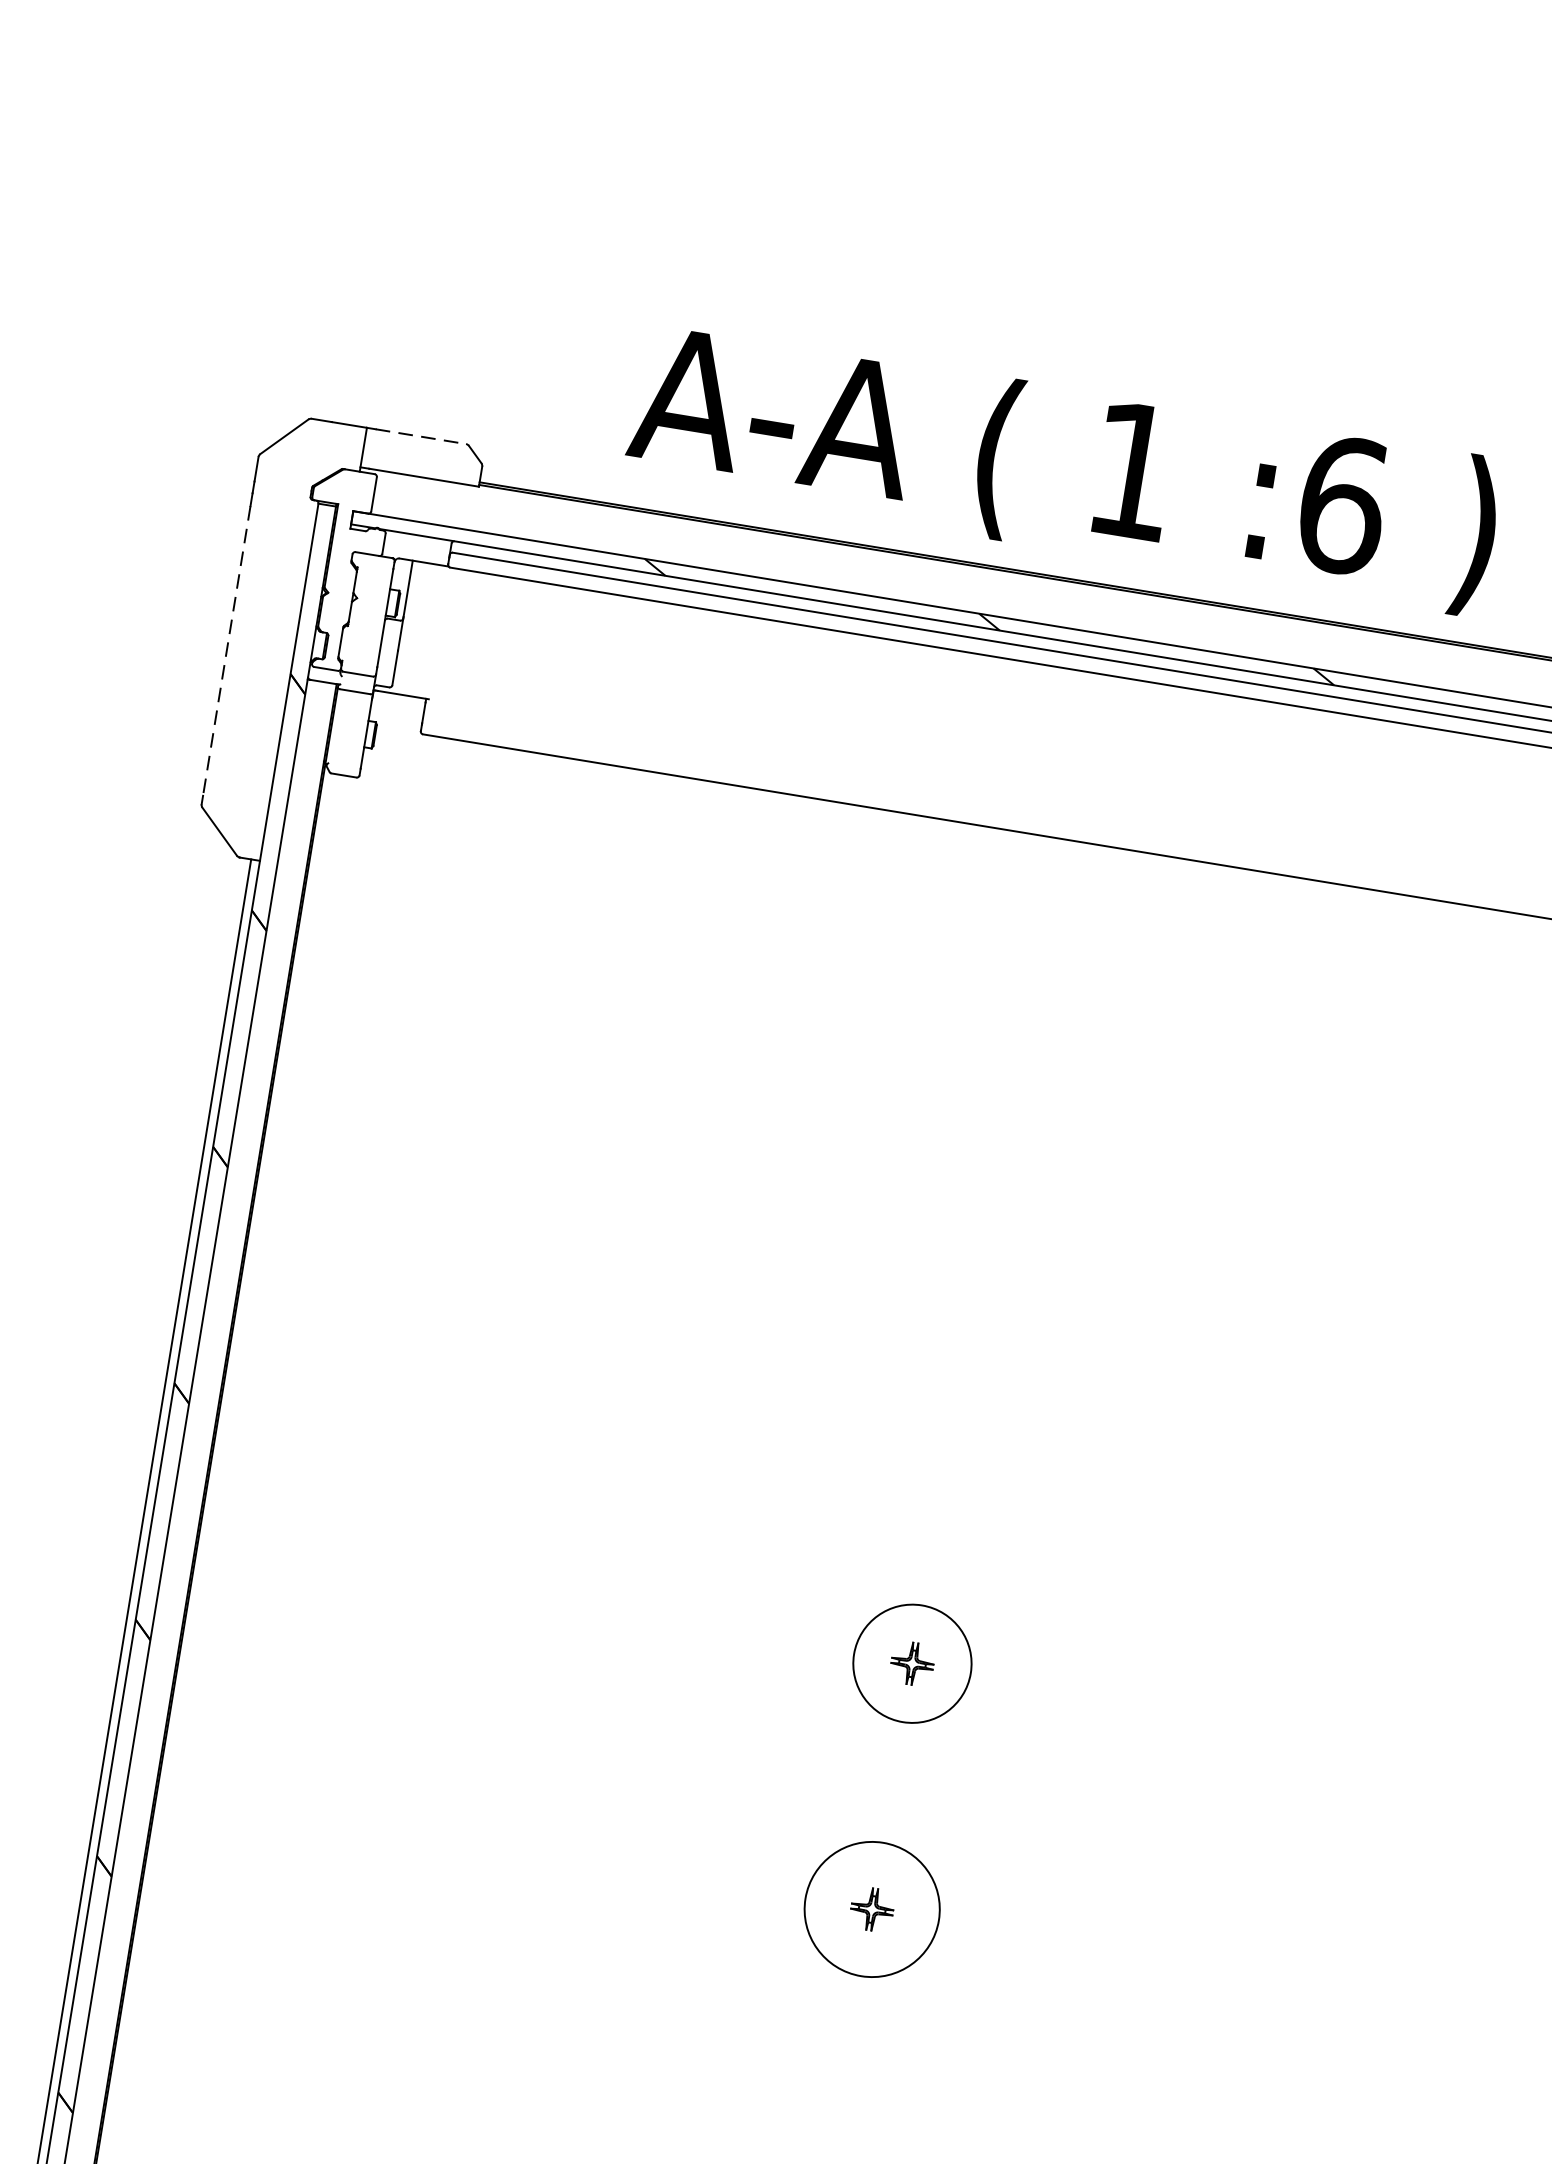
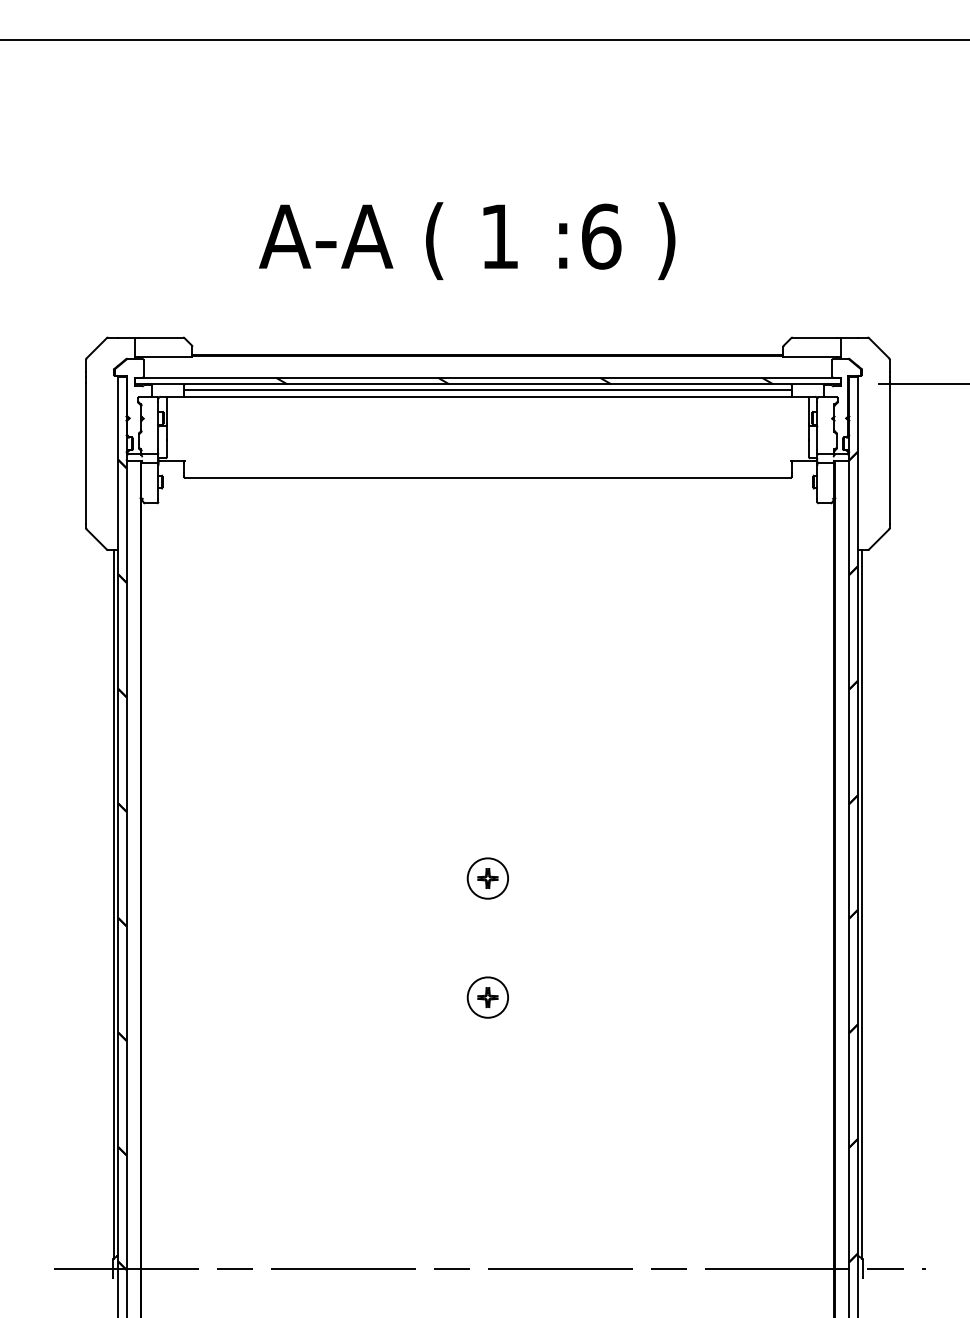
line: (421, 436) -> (161, 337), dashed -> solid
text: (1064, 467) -> (467, 240), moved
line: (227, 652) -> (86, 454), dashed -> solid
circle: (911, 1663) -> (487, 878), size x0.71
circle: (871, 1909) -> (487, 997), size x0.62

